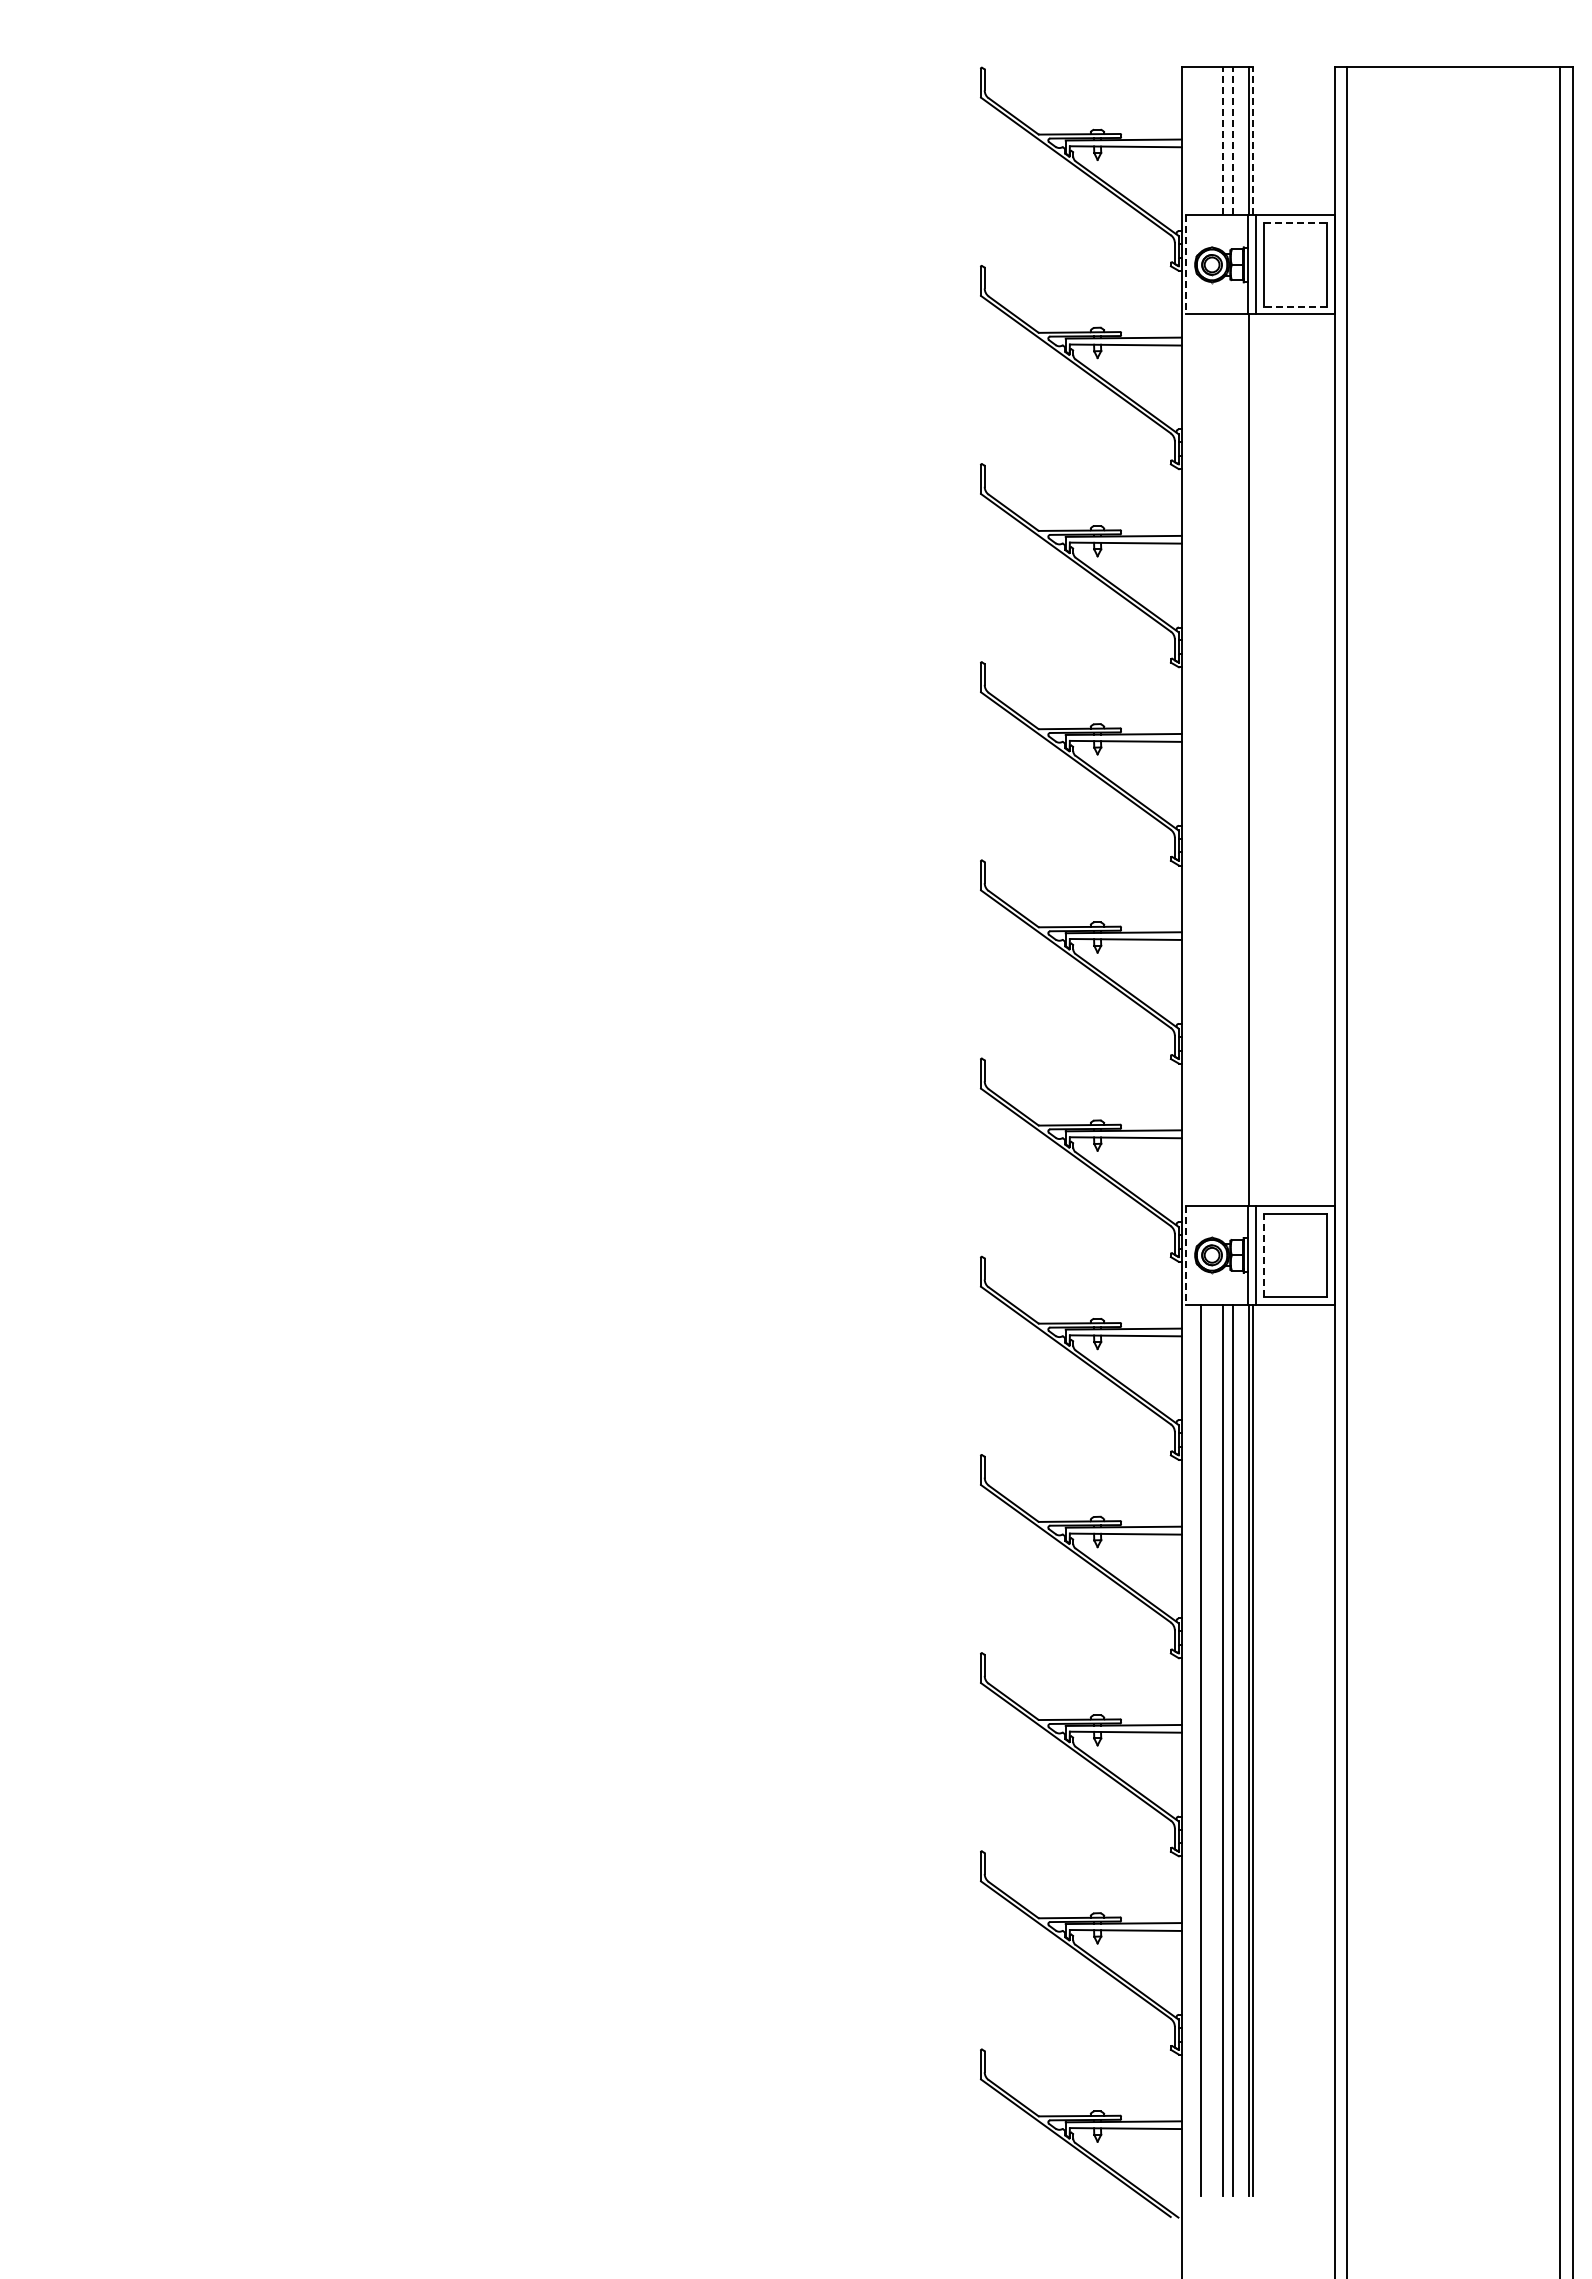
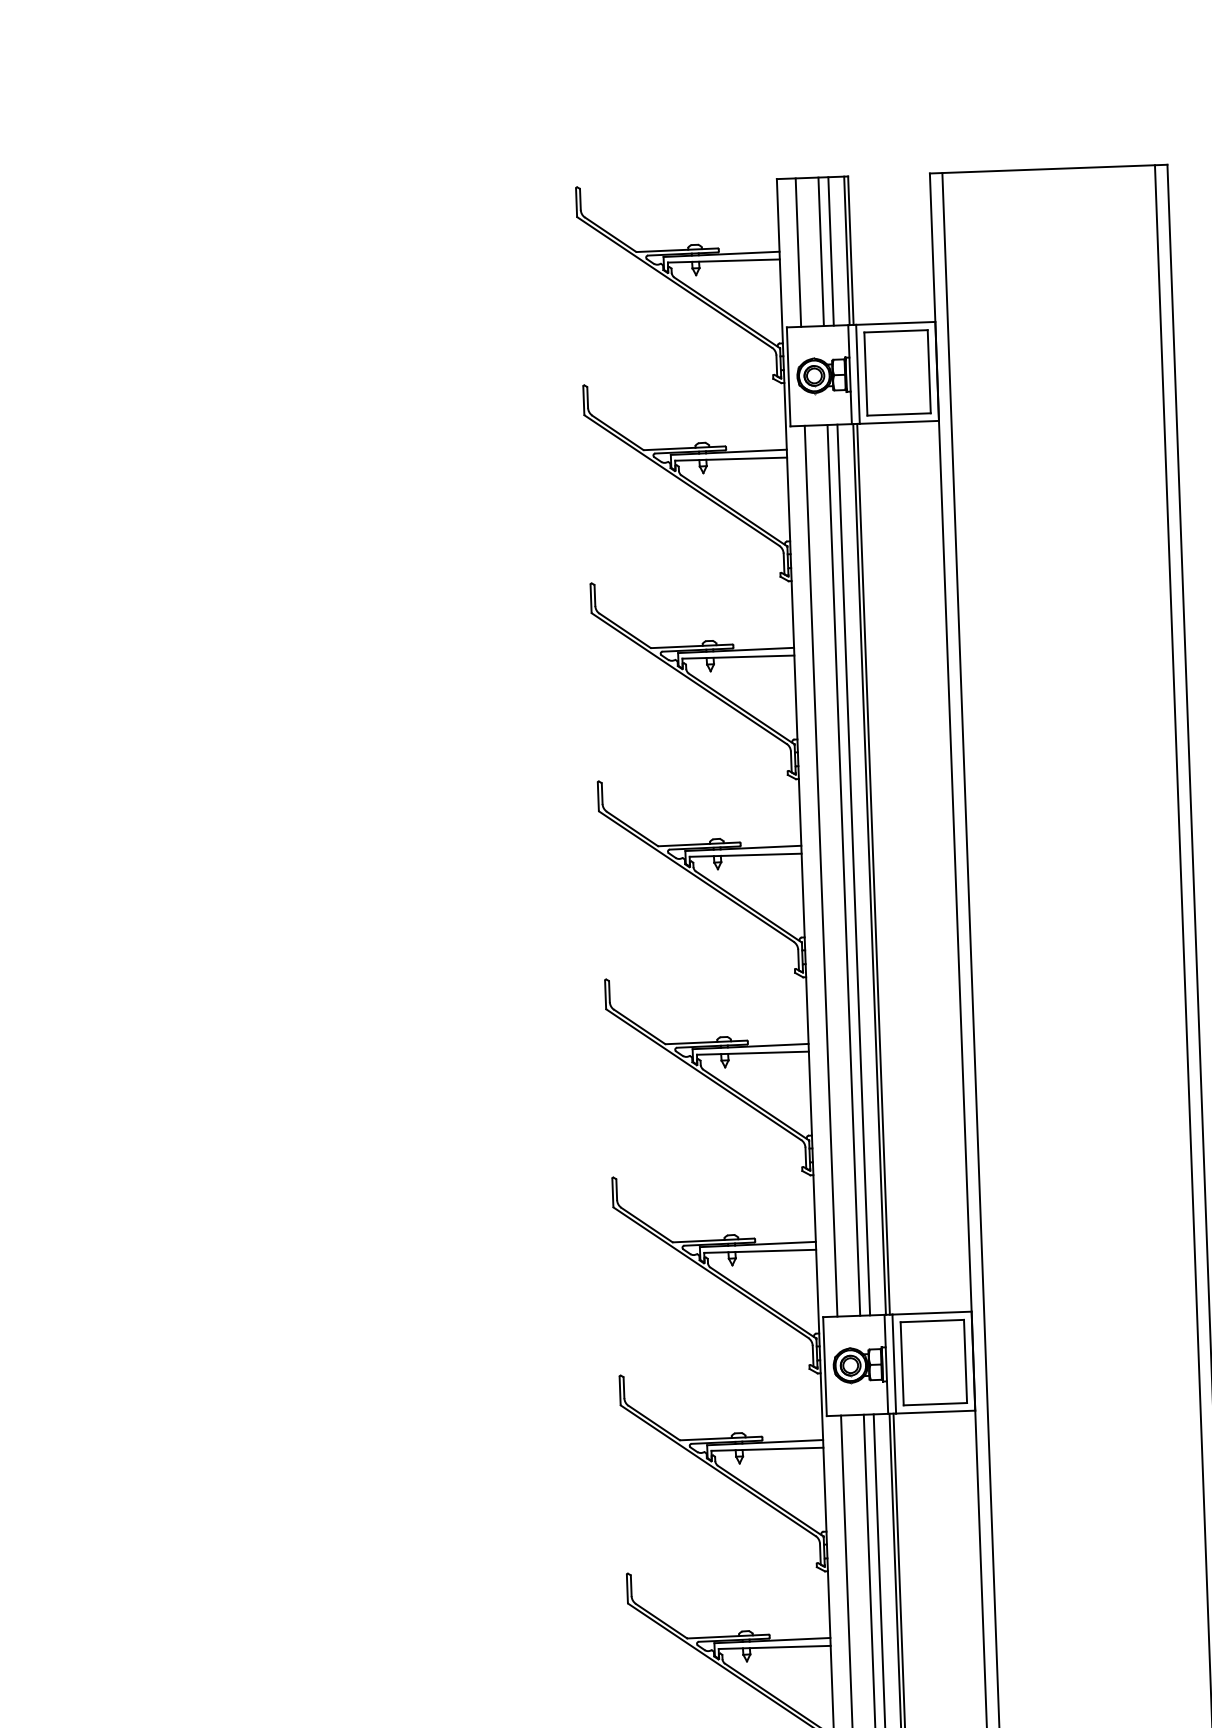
line: (1200, 140) -> (798, 252), added
line: (1223, 140) -> (821, 251), dashed -> solid
line: (1233, 140) -> (831, 250), dashed -> solid
line: (1253, 140) -> (851, 250), dashed -> solid
line: (1295, 223) -> (896, 331), dashed -> solid
line: (1186, 264) -> (788, 376), dashed -> solid
line: (1295, 306) -> (899, 414), dashed -> solid
line: (1200, 759) -> (820, 870), added
line: (1223, 759) -> (843, 869), added
line: (1233, 759) -> (853, 869), added
line: (1253, 759) -> (873, 868), added
line: (1186, 1255) -> (825, 1366), dashed -> solid
line: (1263, 1255) -> (902, 1363), dashed -> solid

